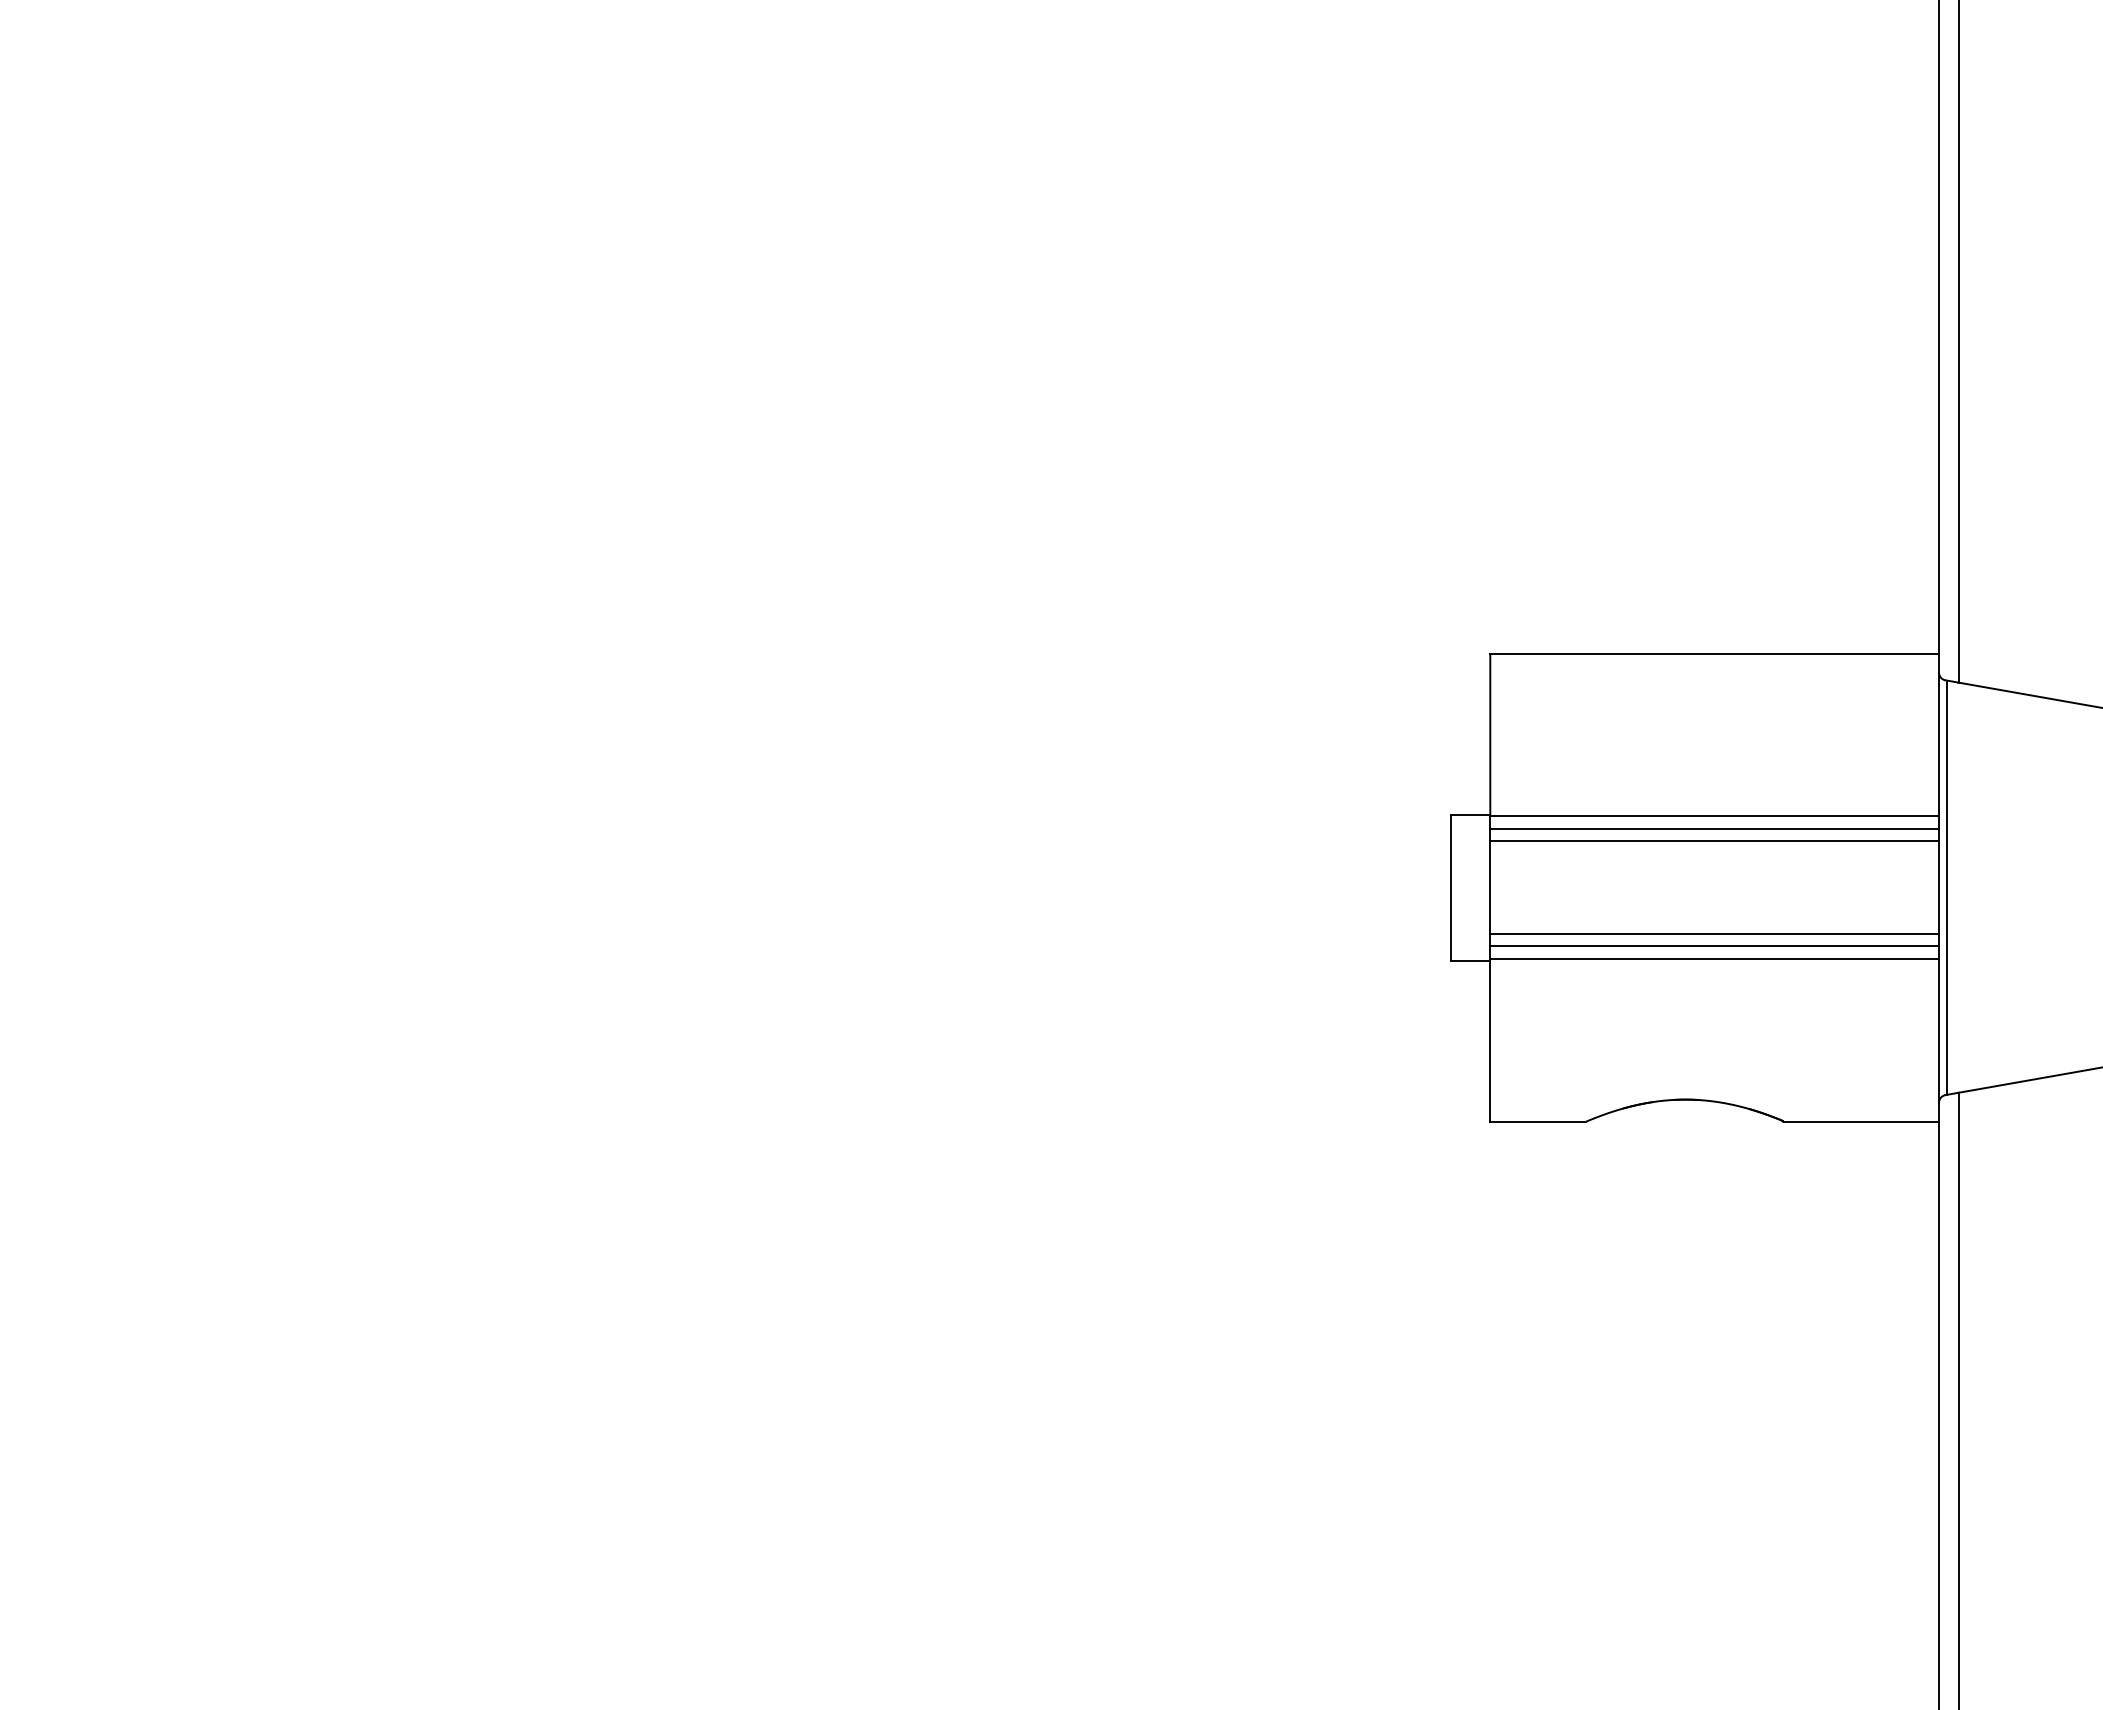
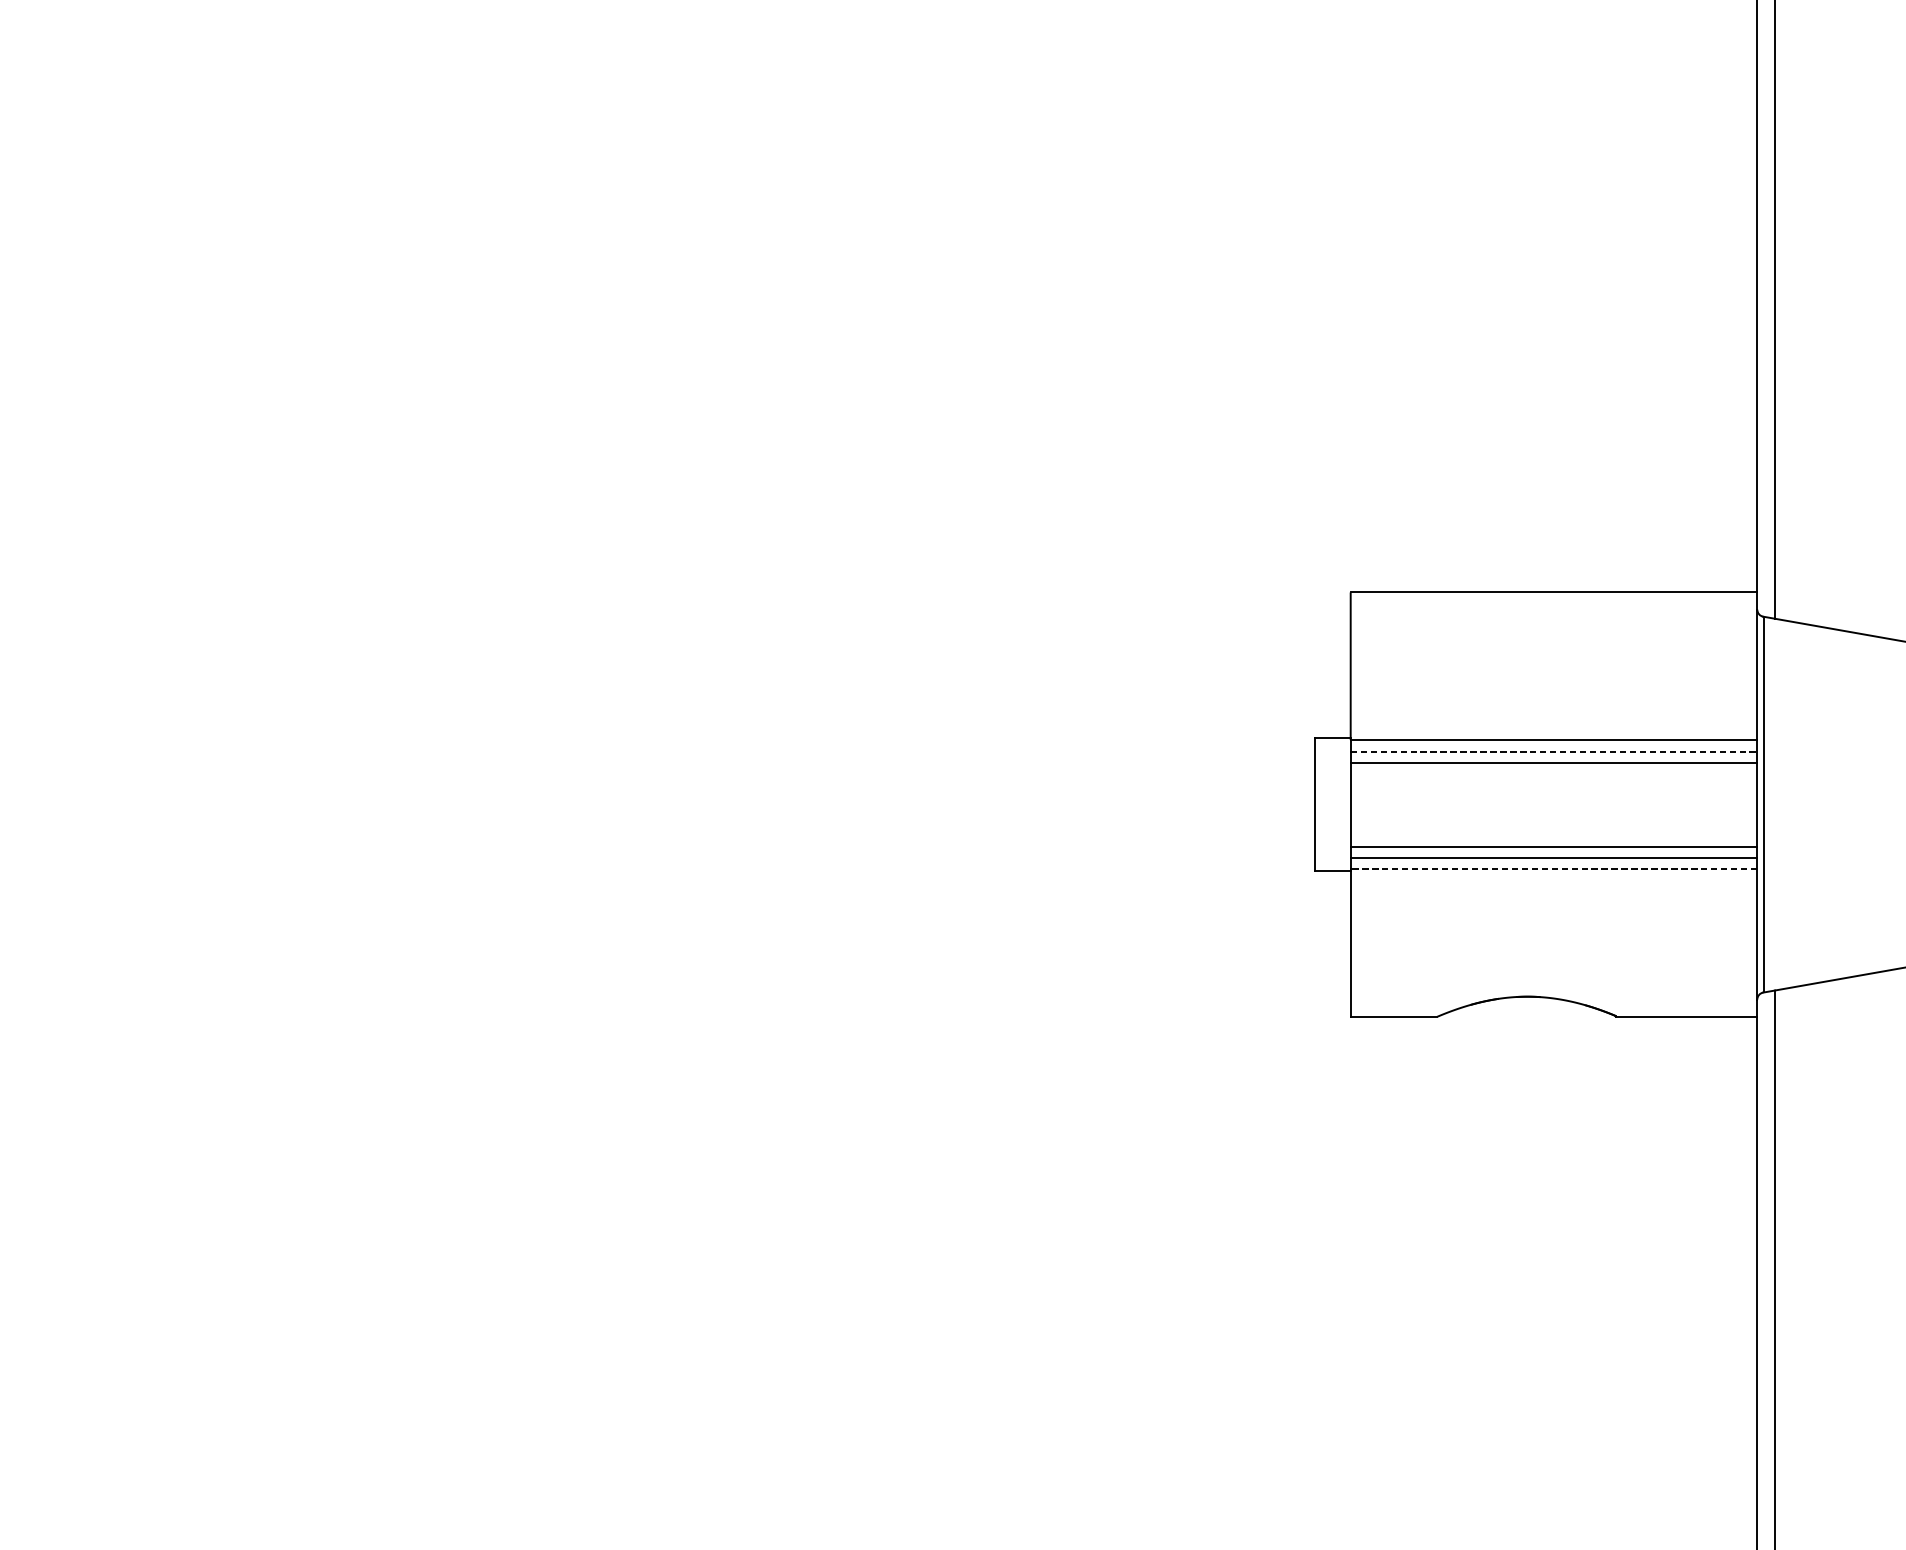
line: (1715, 829) -> (1554, 751), solid -> dashed
line: (1714, 958) -> (1553, 868), solid -> dashed

